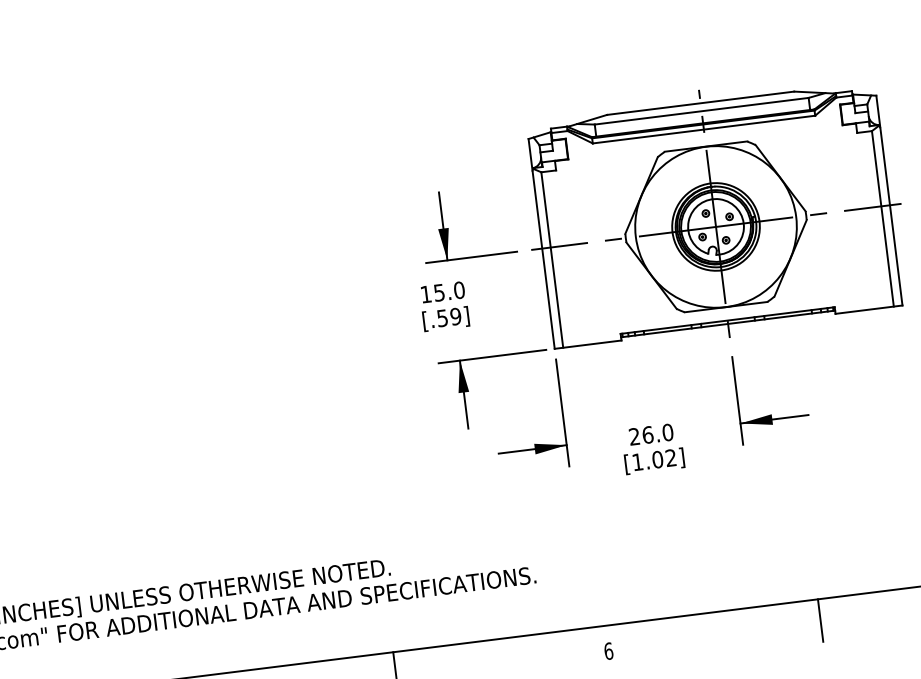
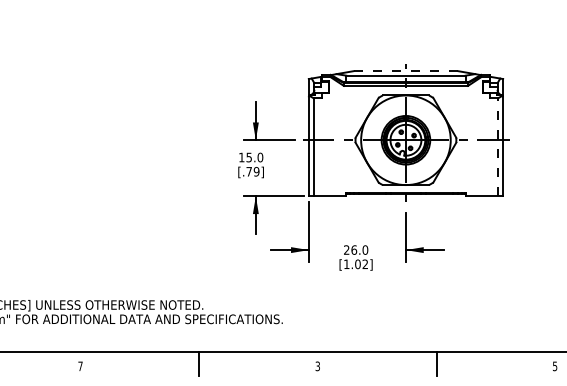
line: (701, 103) -> (406, 71), solid -> dashed
line: (883, 217) -> (498, 146), solid -> dashed
text: (441, 317) -> (248, 171), [.59] -> [.79]
text: (608, 651) -> (317, 366), 6 -> 3

